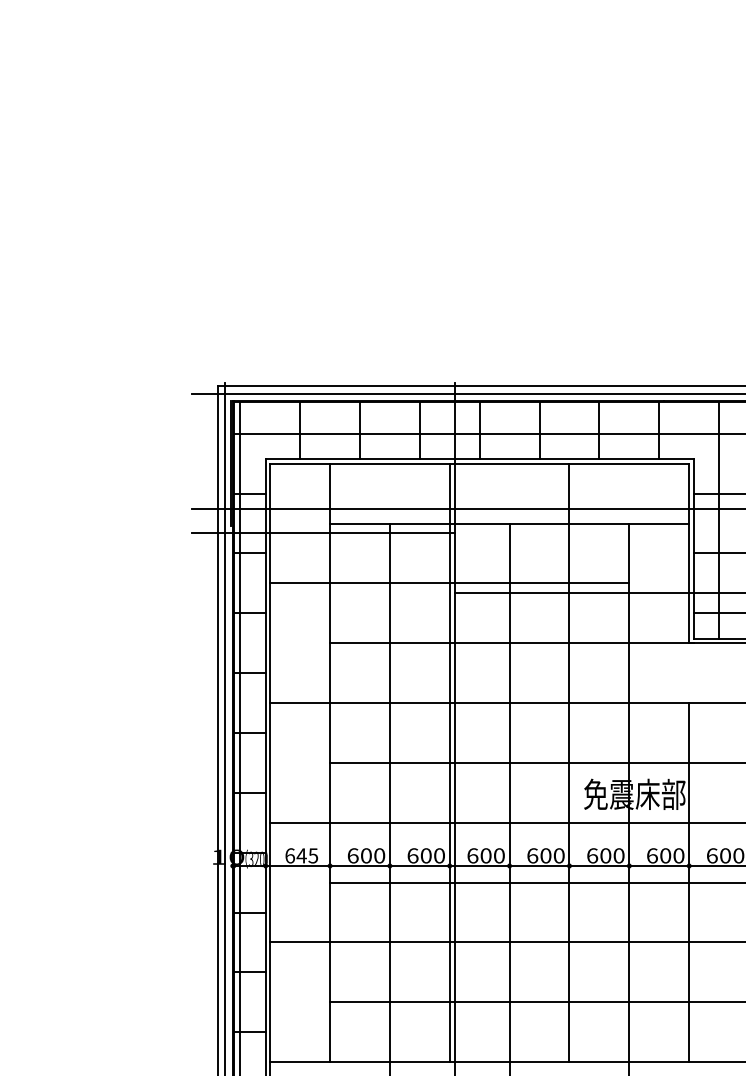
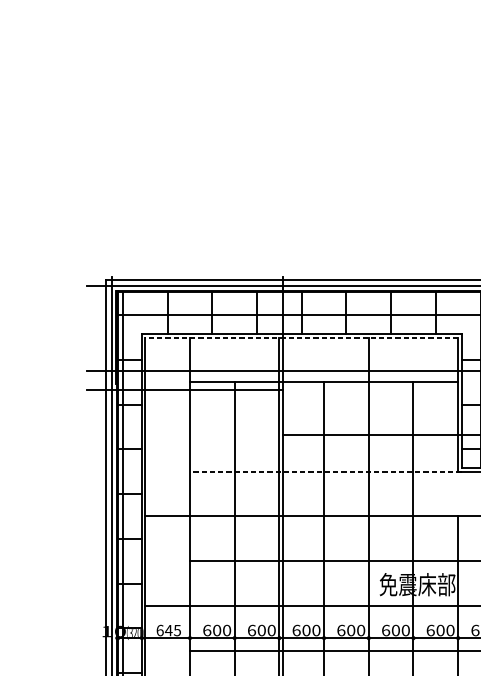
line: (479, 463) -> (301, 337), solid -> dashed
line: (449, 583) -> (279, 427), removed
line: (511, 643) -> (325, 471), solid -> dashed

